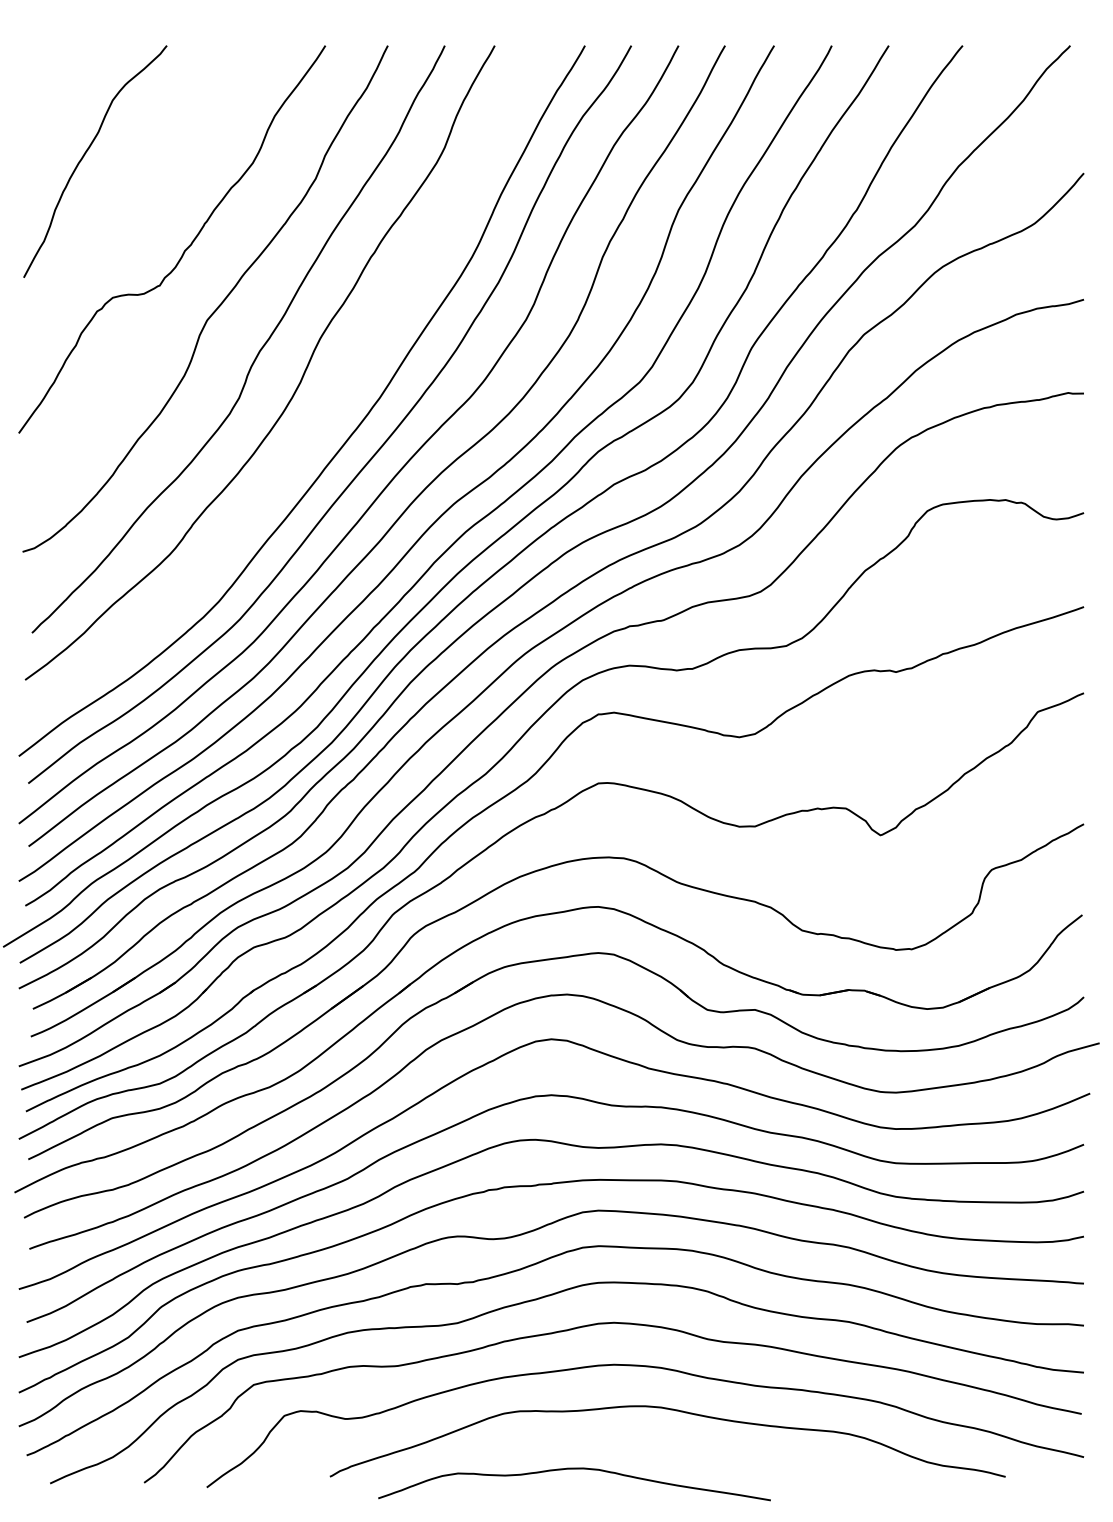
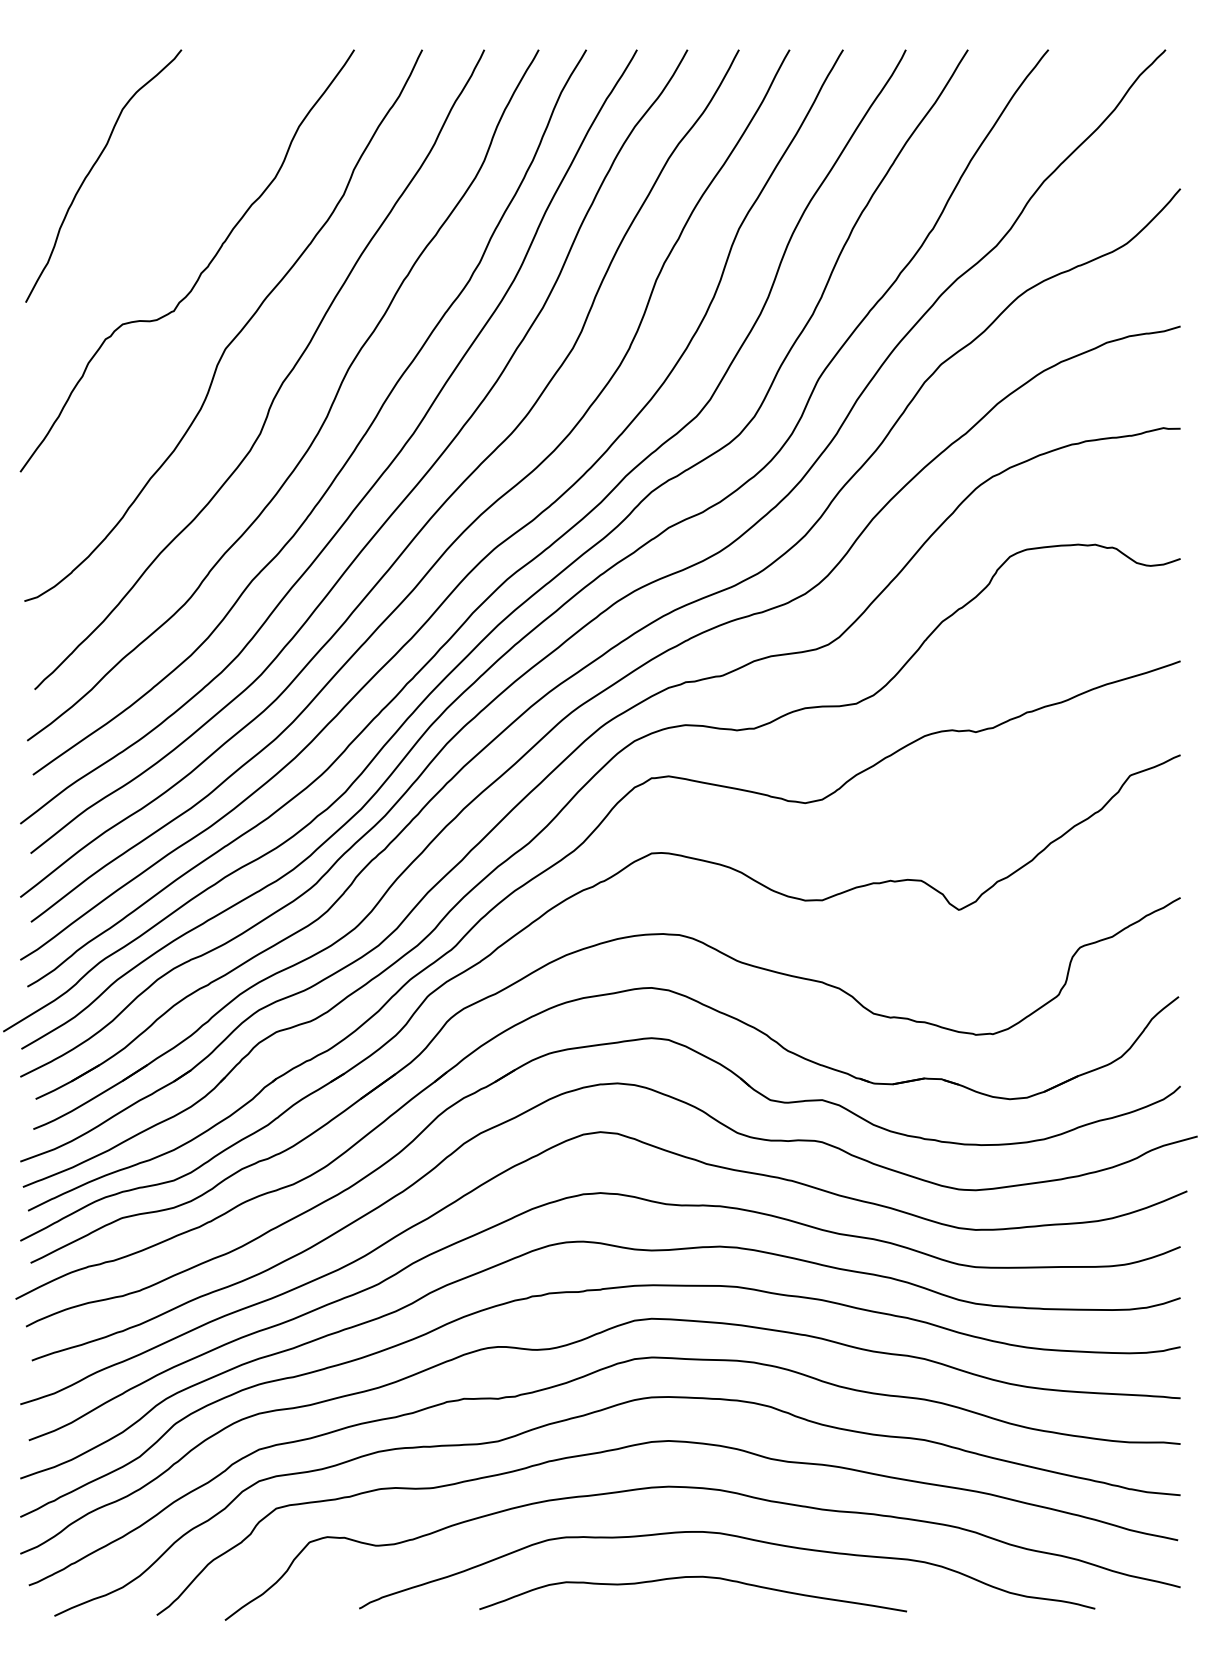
curve: (328, 406) -> (357, 442), added
curve: (574, 1469) -> (693, 1577), moved

